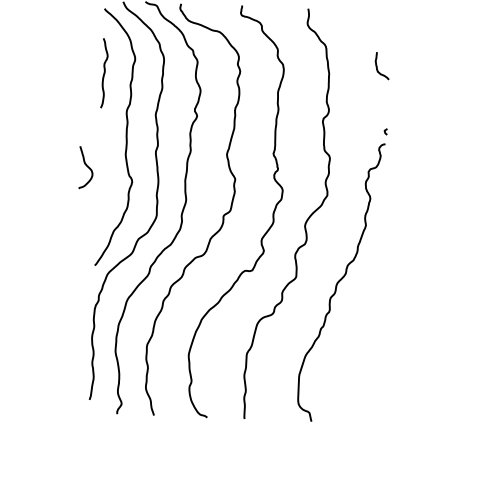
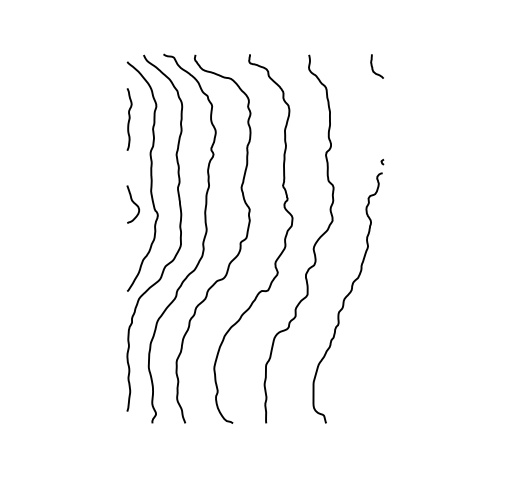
curve: (378, 66) -> (373, 67), moved
curve: (86, 166) -> (133, 203), moved

